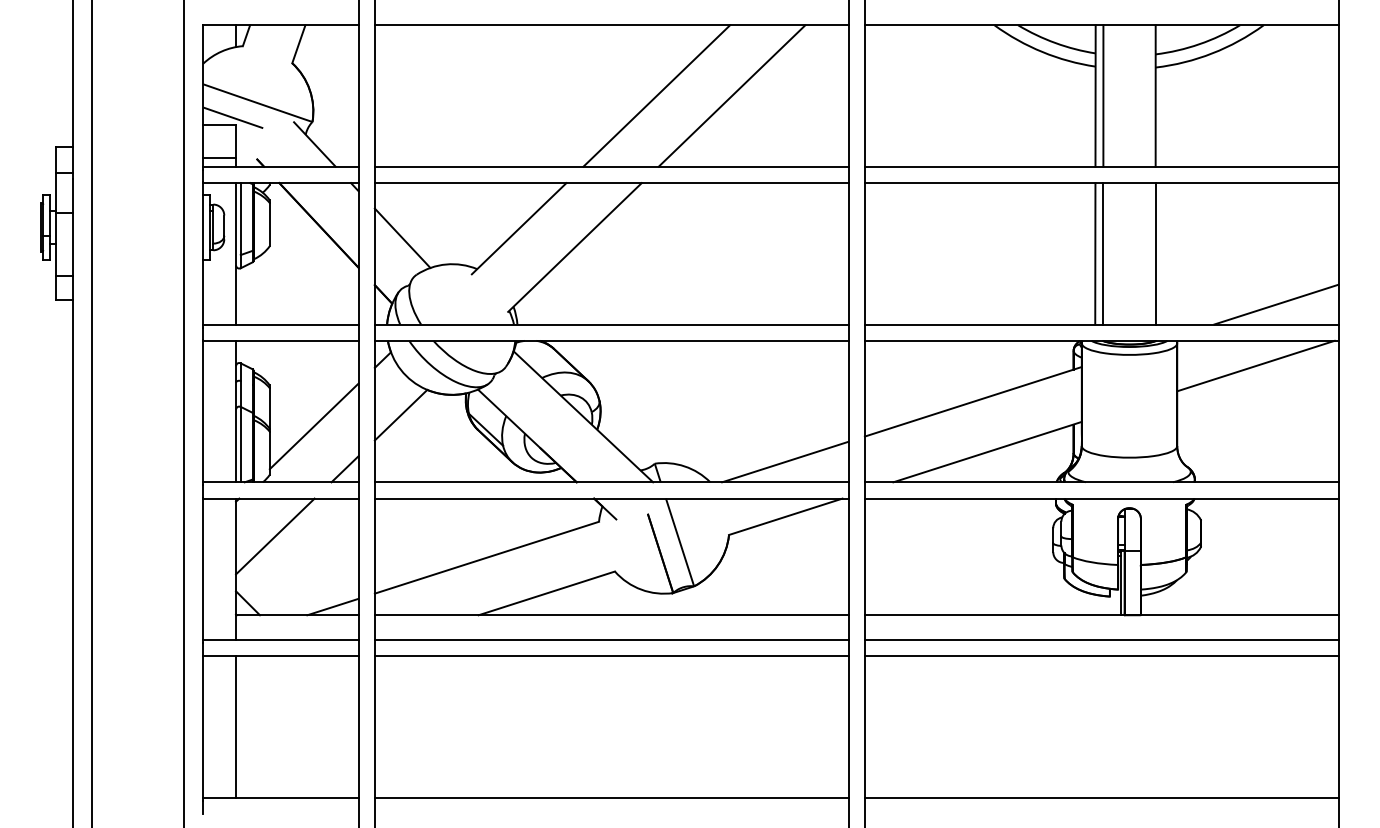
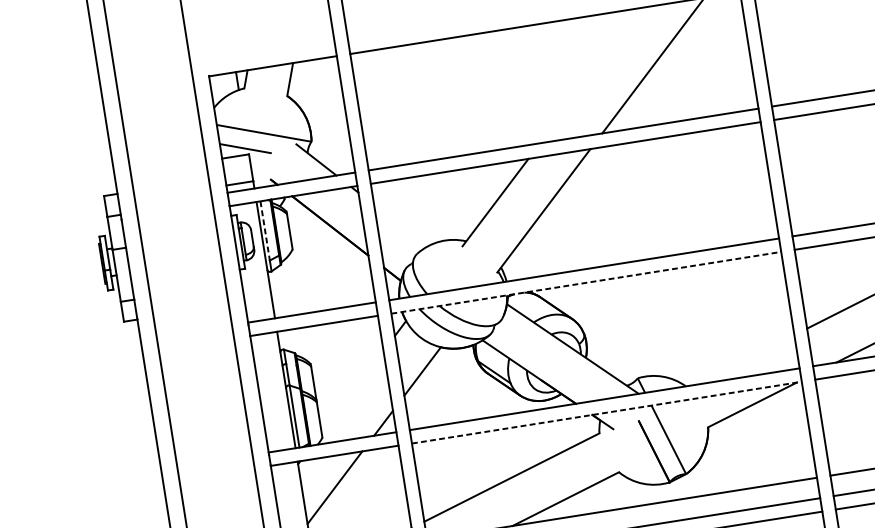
line: (656, 95) -> (591, 75), removed
line: (240, 219) -> (264, 231), solid -> dashed
line: (402, 237) -> (400, 225), removed
line: (611, 340) -> (586, 282), solid -> dashed
line: (313, 426) -> (352, 392), removed
line: (785, 461) -> (745, 359), removed
line: (611, 498) -> (606, 412), solid -> dashed

